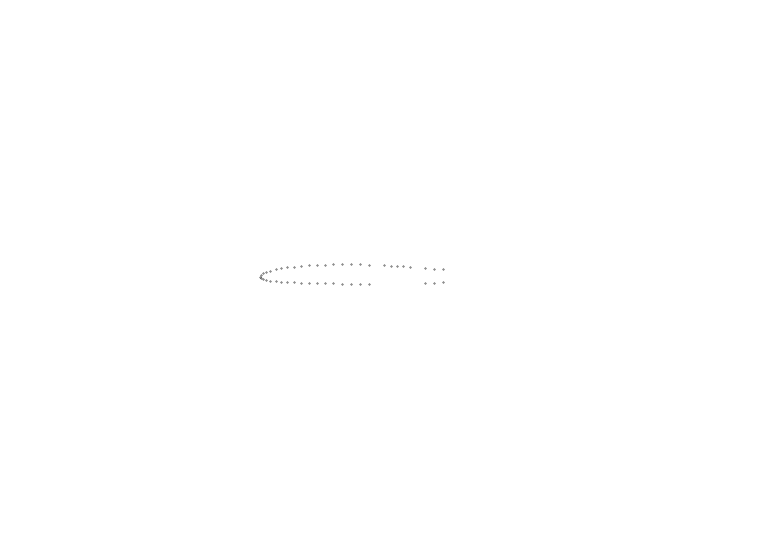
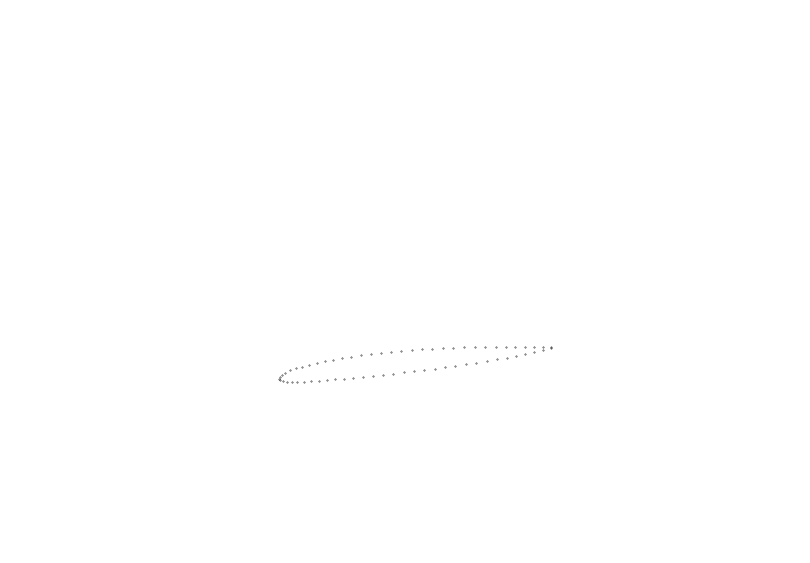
part: (397, 266) -> (433, 349), size x1.43
part: (477, 276) -> (524, 350), added
part: (397, 283) -> (435, 368), added

